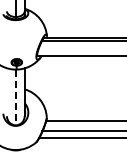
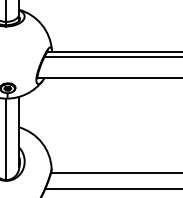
line: (15, 97) -> (5, 139), dashed -> solid

